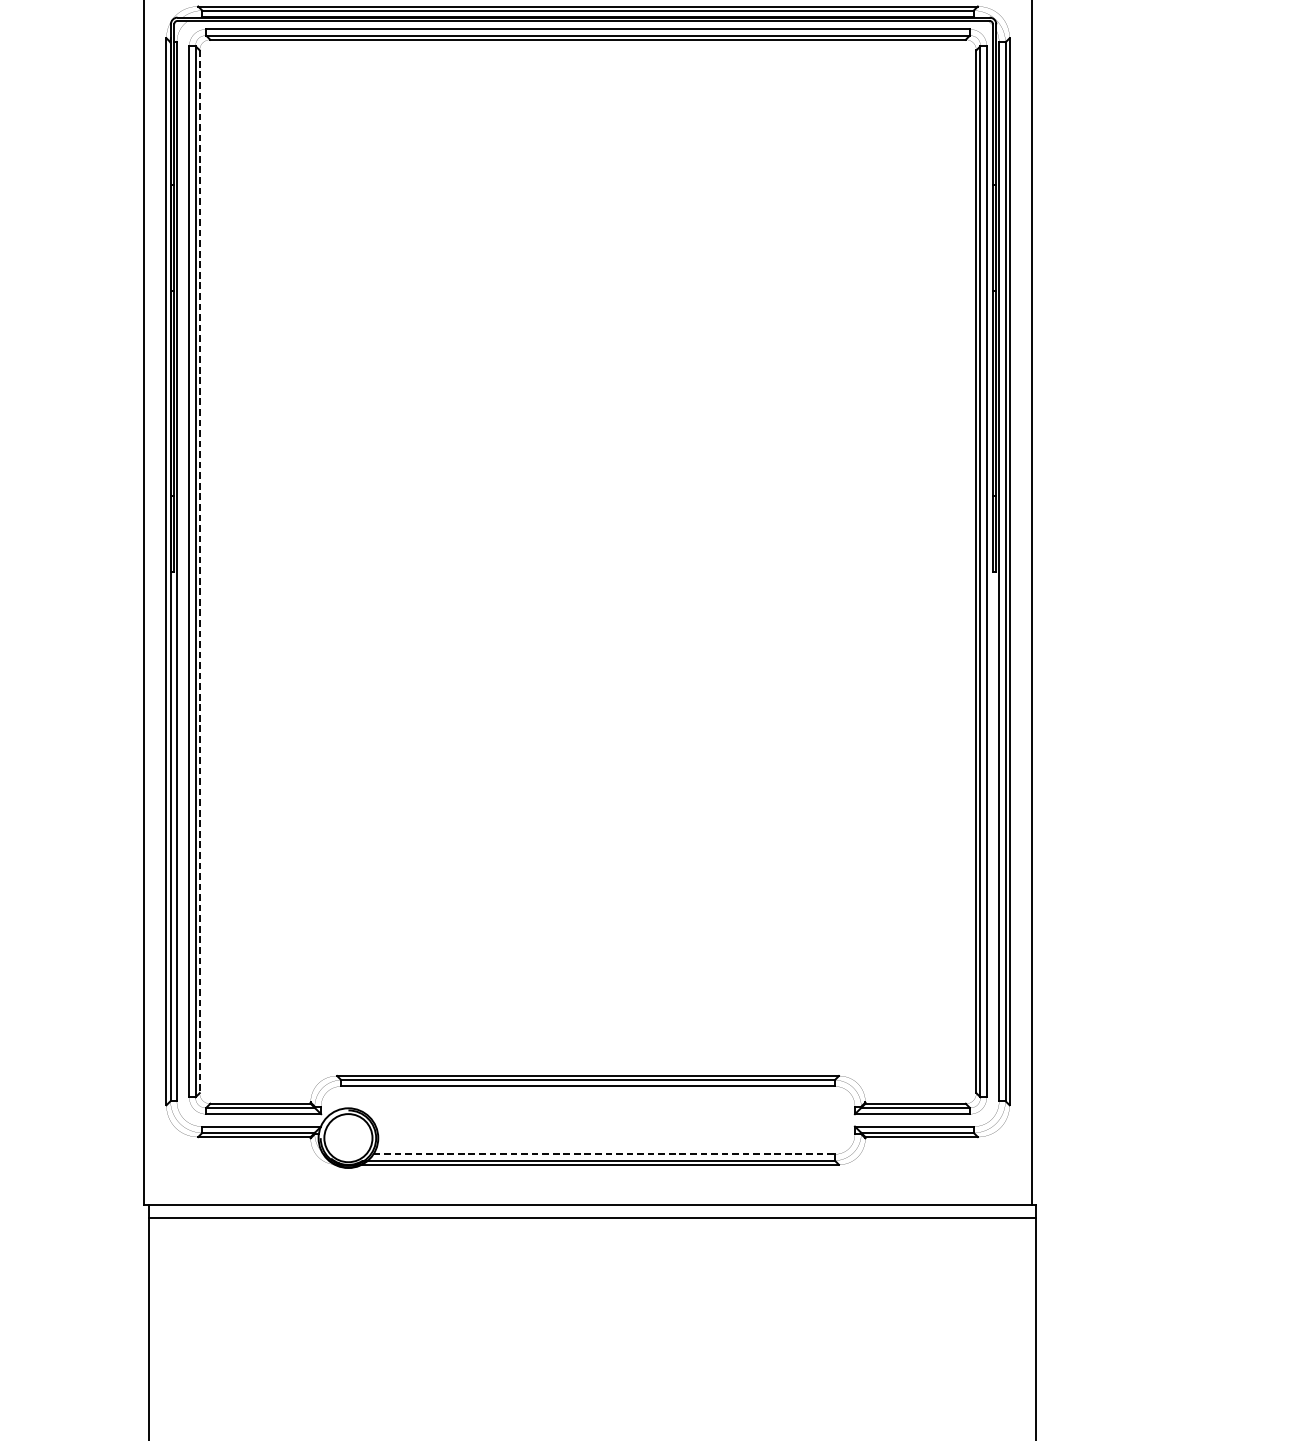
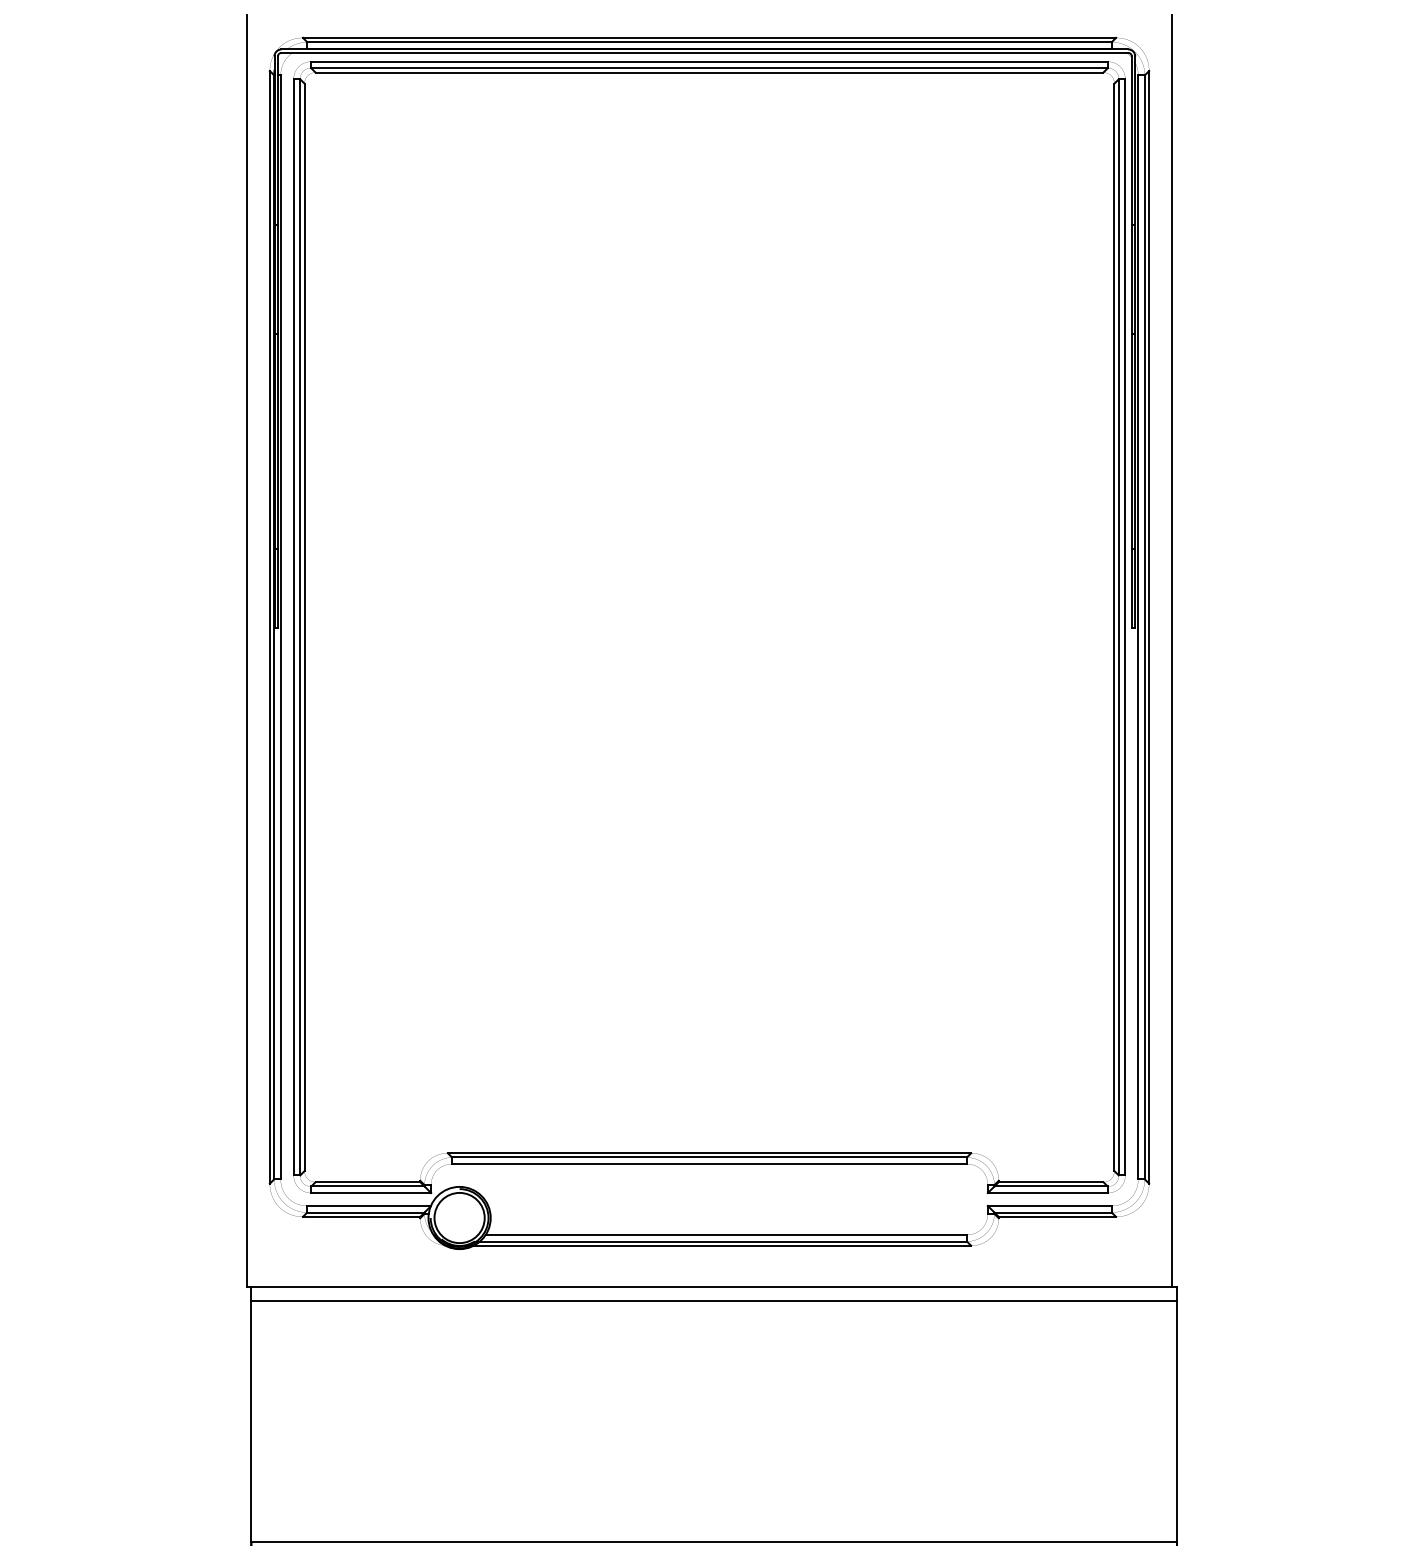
line: (199, 571) -> (304, 627), dashed -> solid
line: (604, 1153) -> (726, 1234), dashed -> solid

